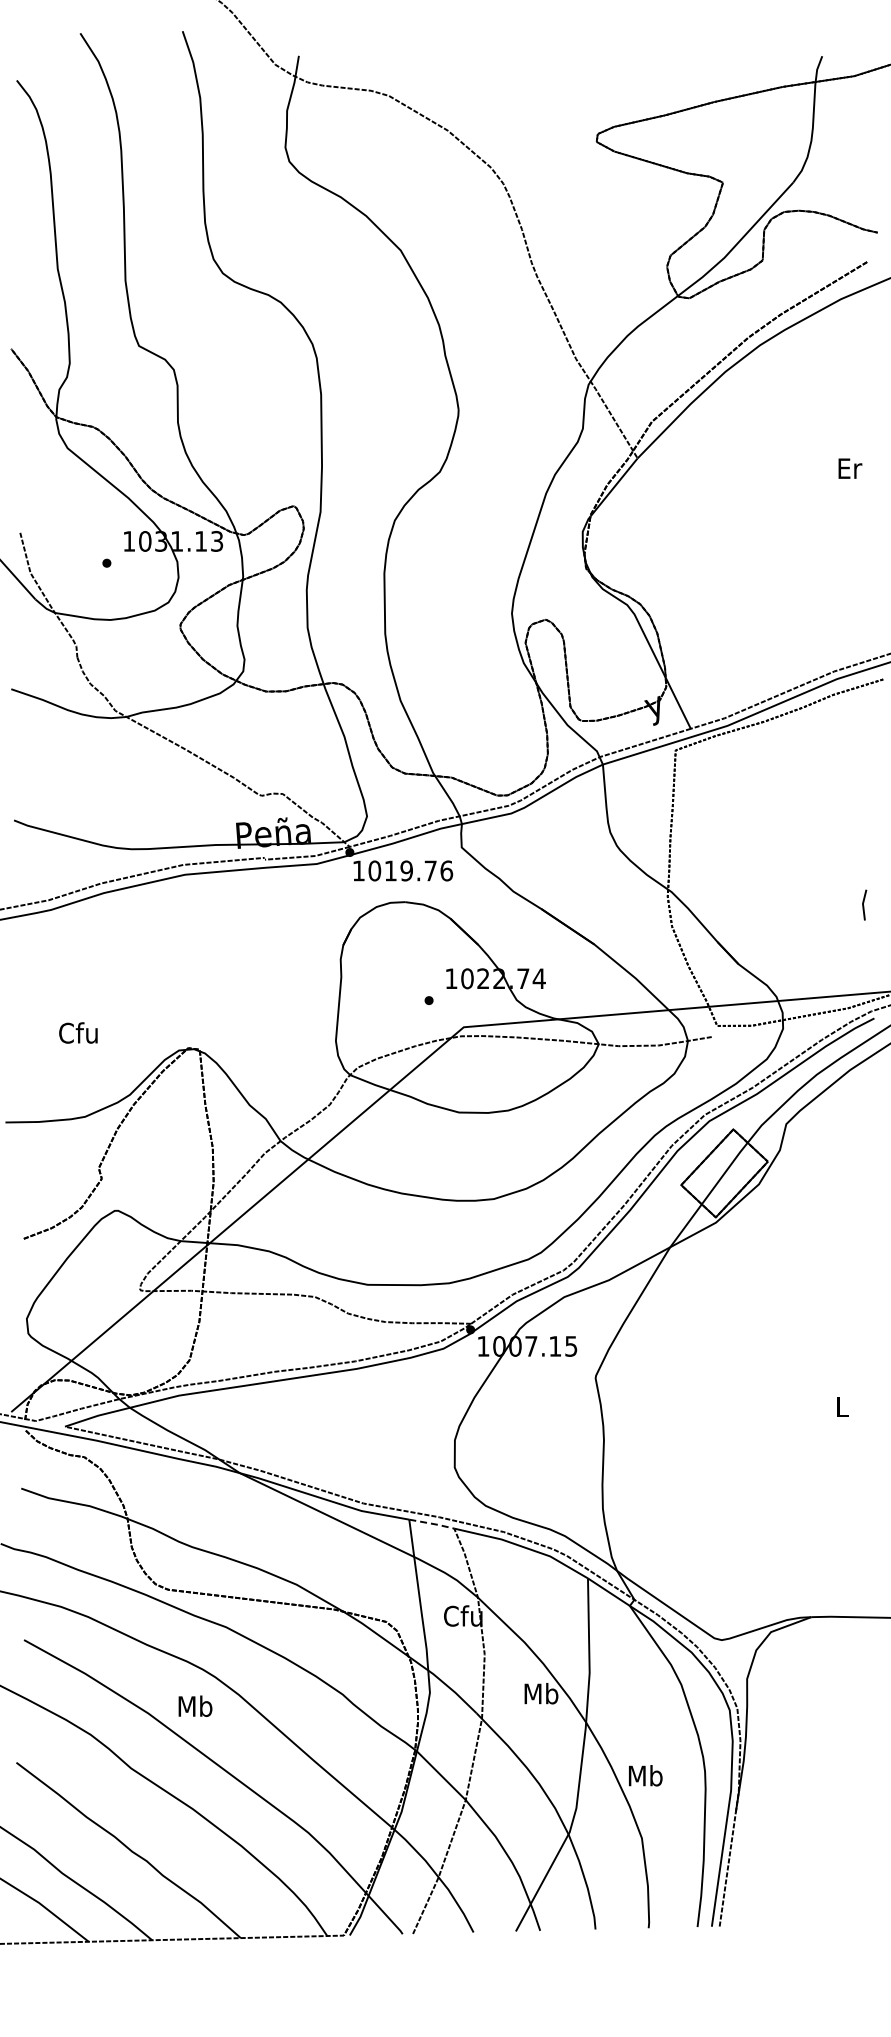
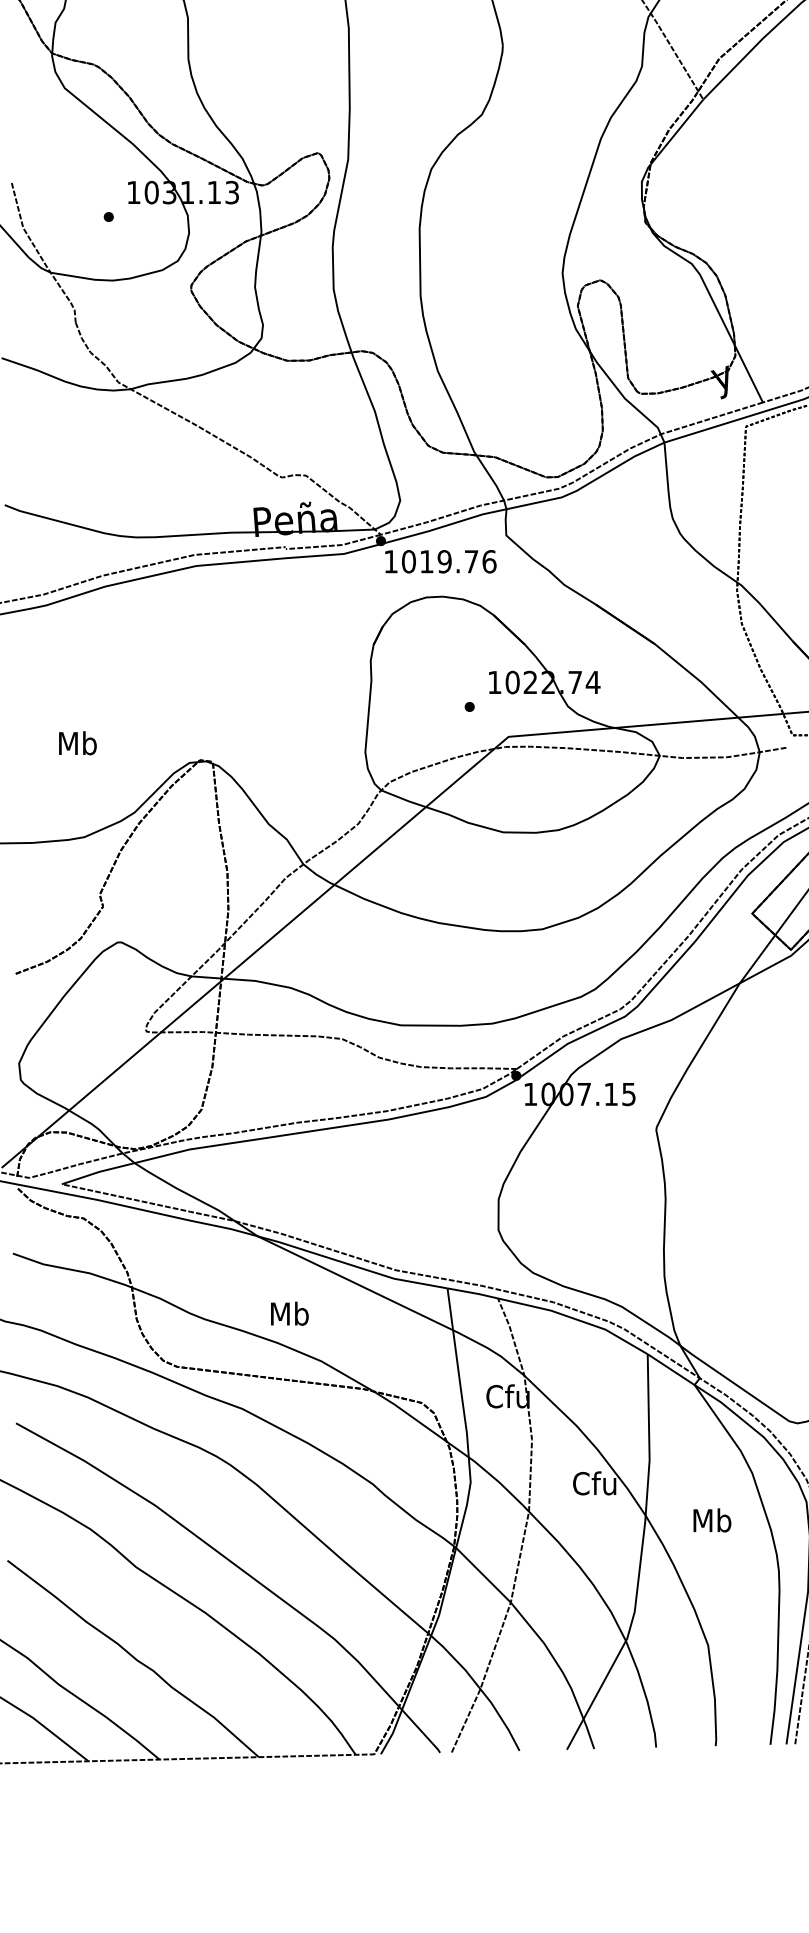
text: (78, 1032) -> (76, 742), Cfu -> Mb
line: (432, 1523) -> (473, 1292), dashed -> solid
text: (540, 1693) -> (594, 1483), Mb -> Cfu
text: (195, 1705) -> (289, 1312), moved
text: (645, 1775) -> (712, 1520), moved

